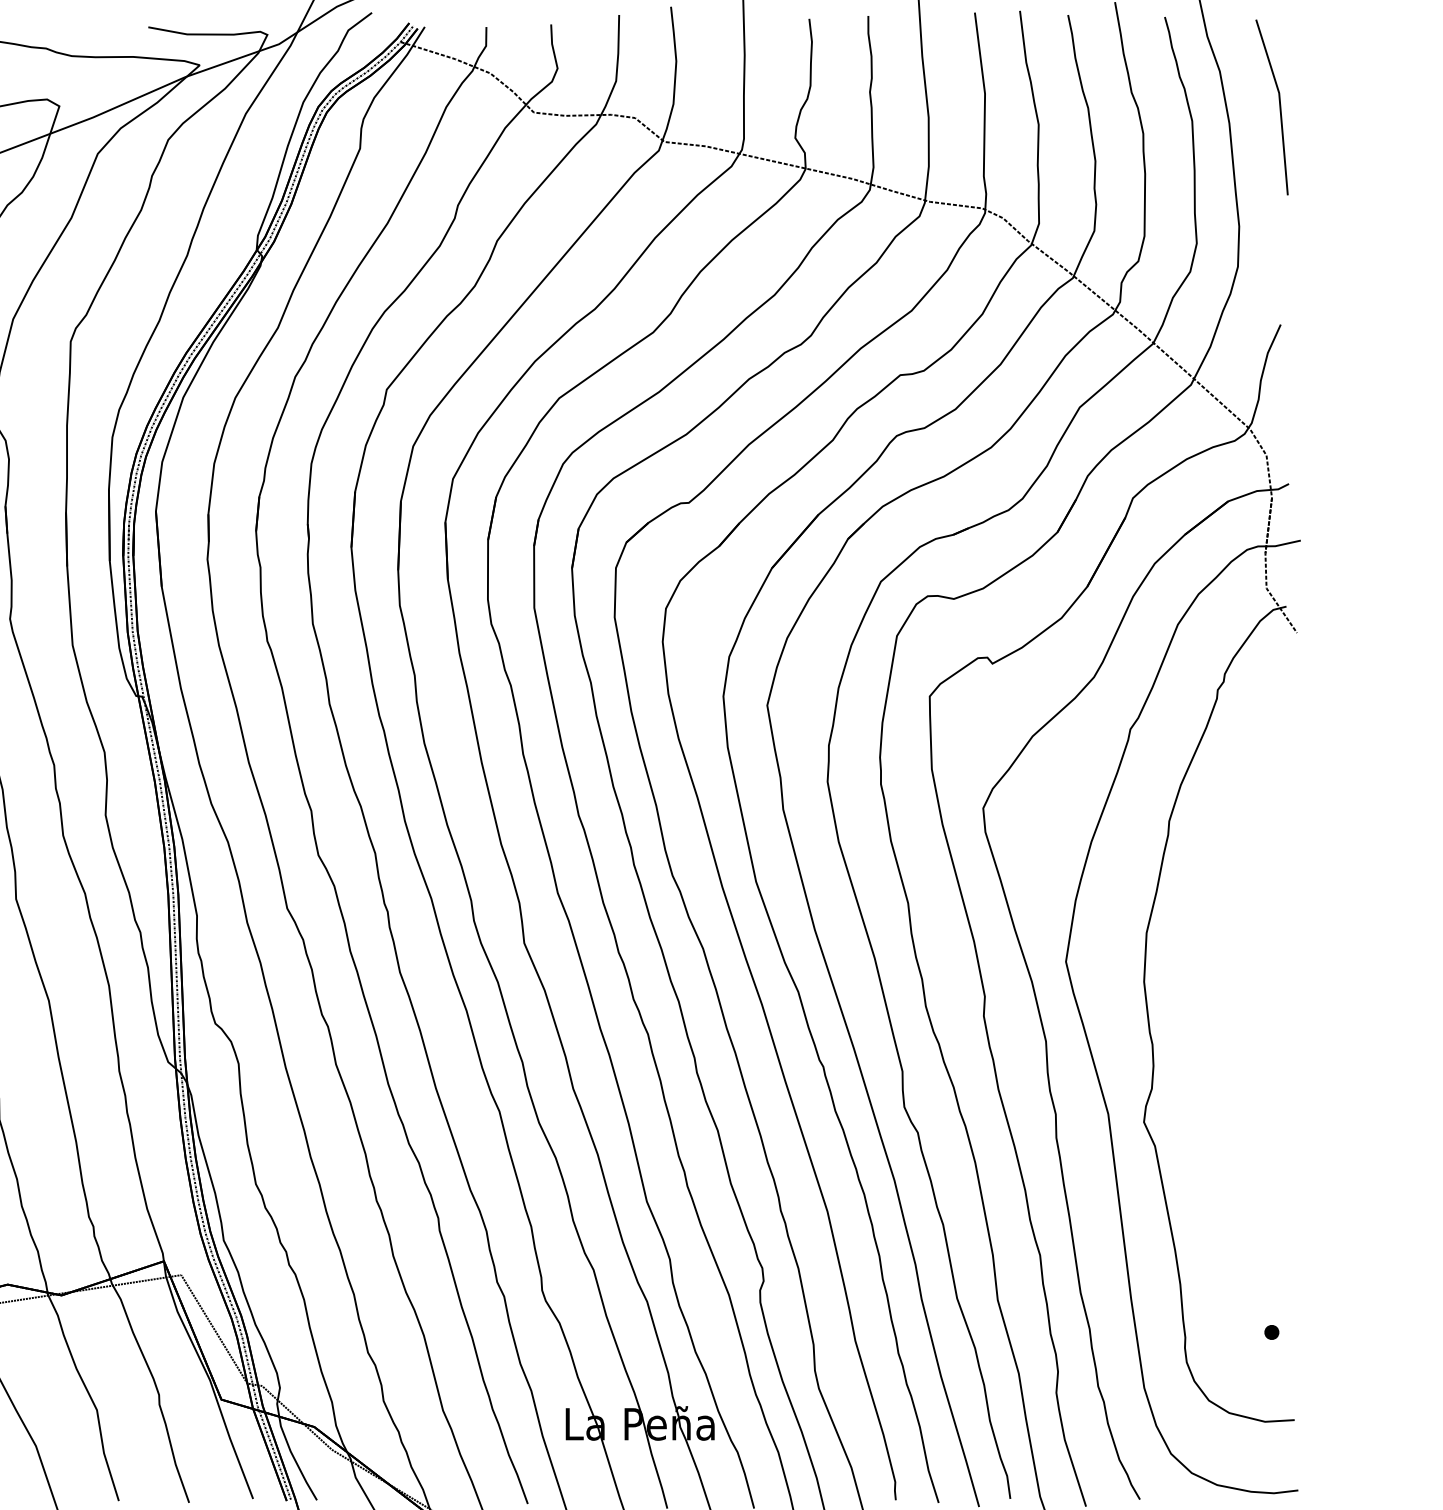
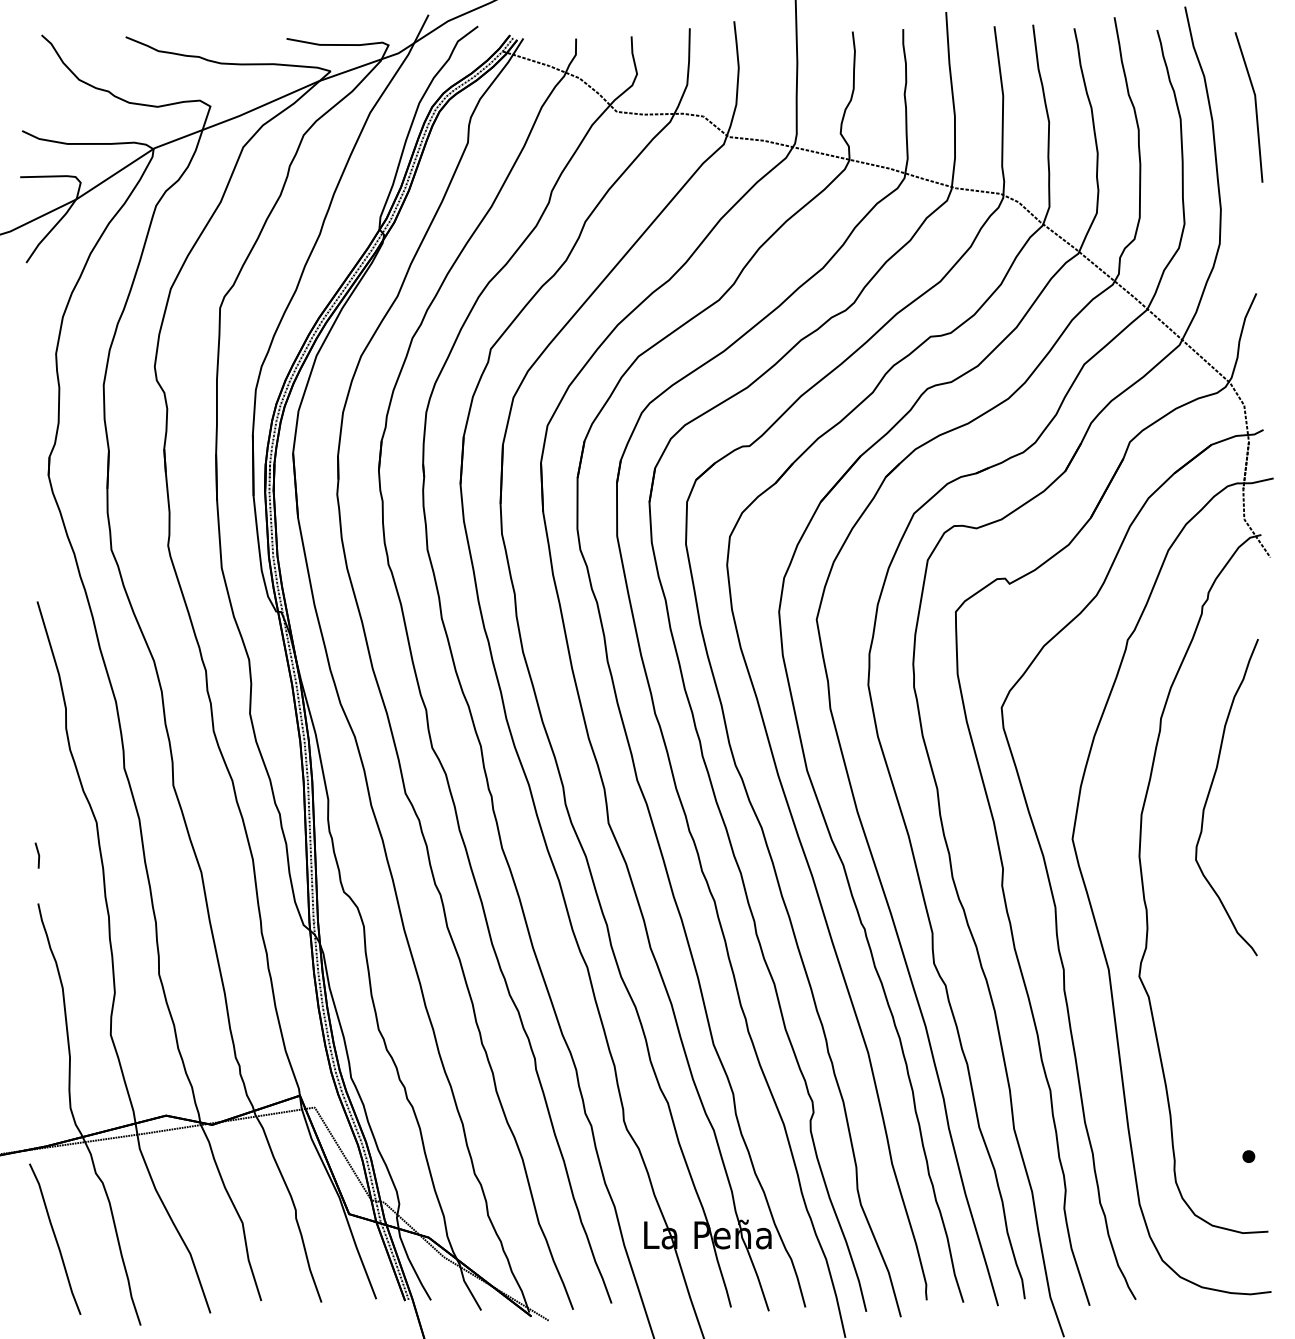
part: (1227, 906) -> (1210, 791), added

